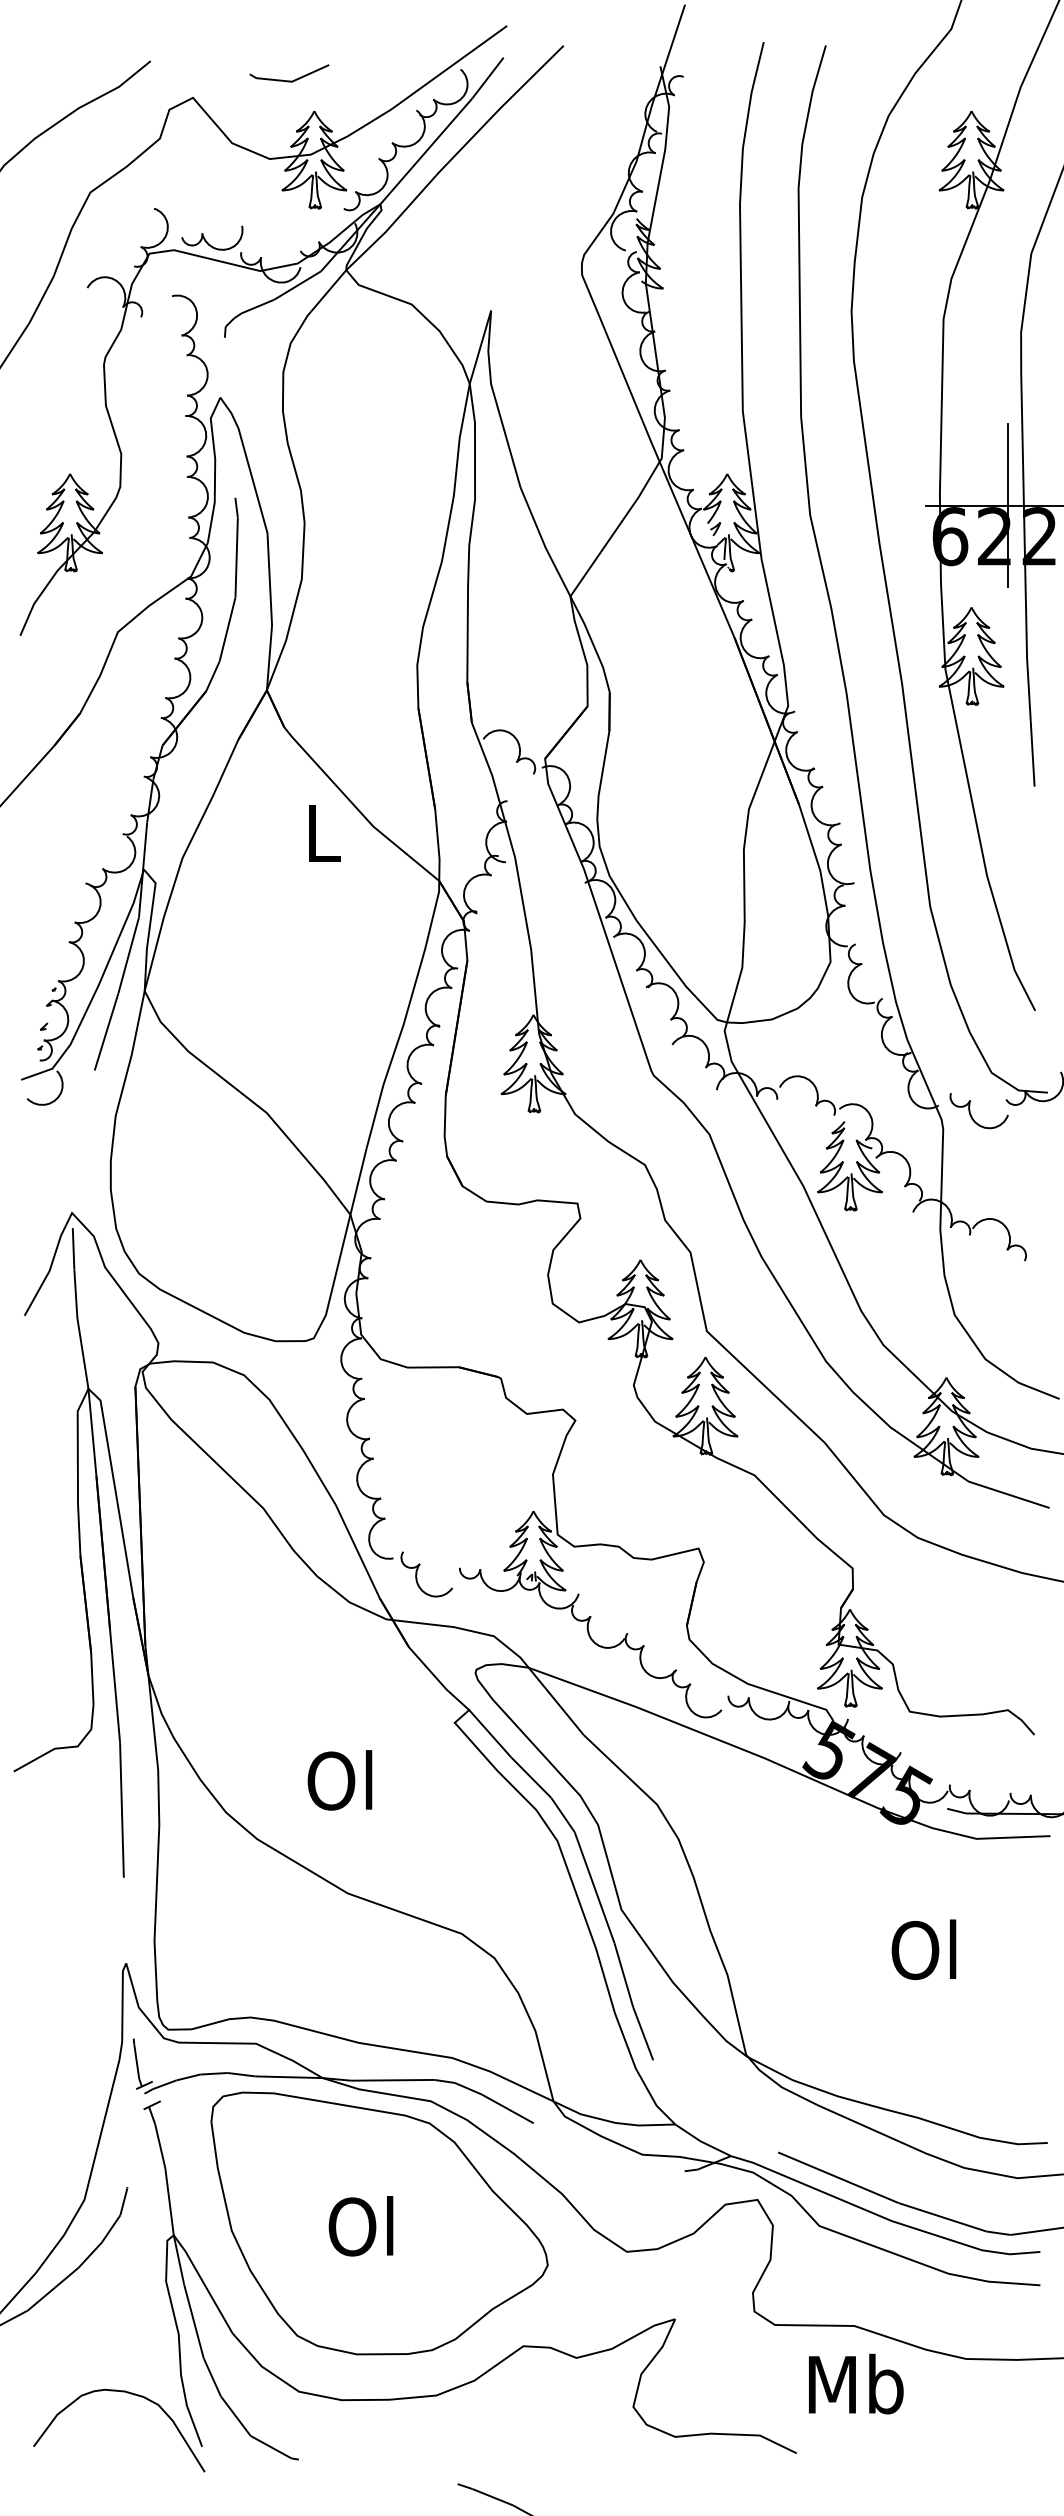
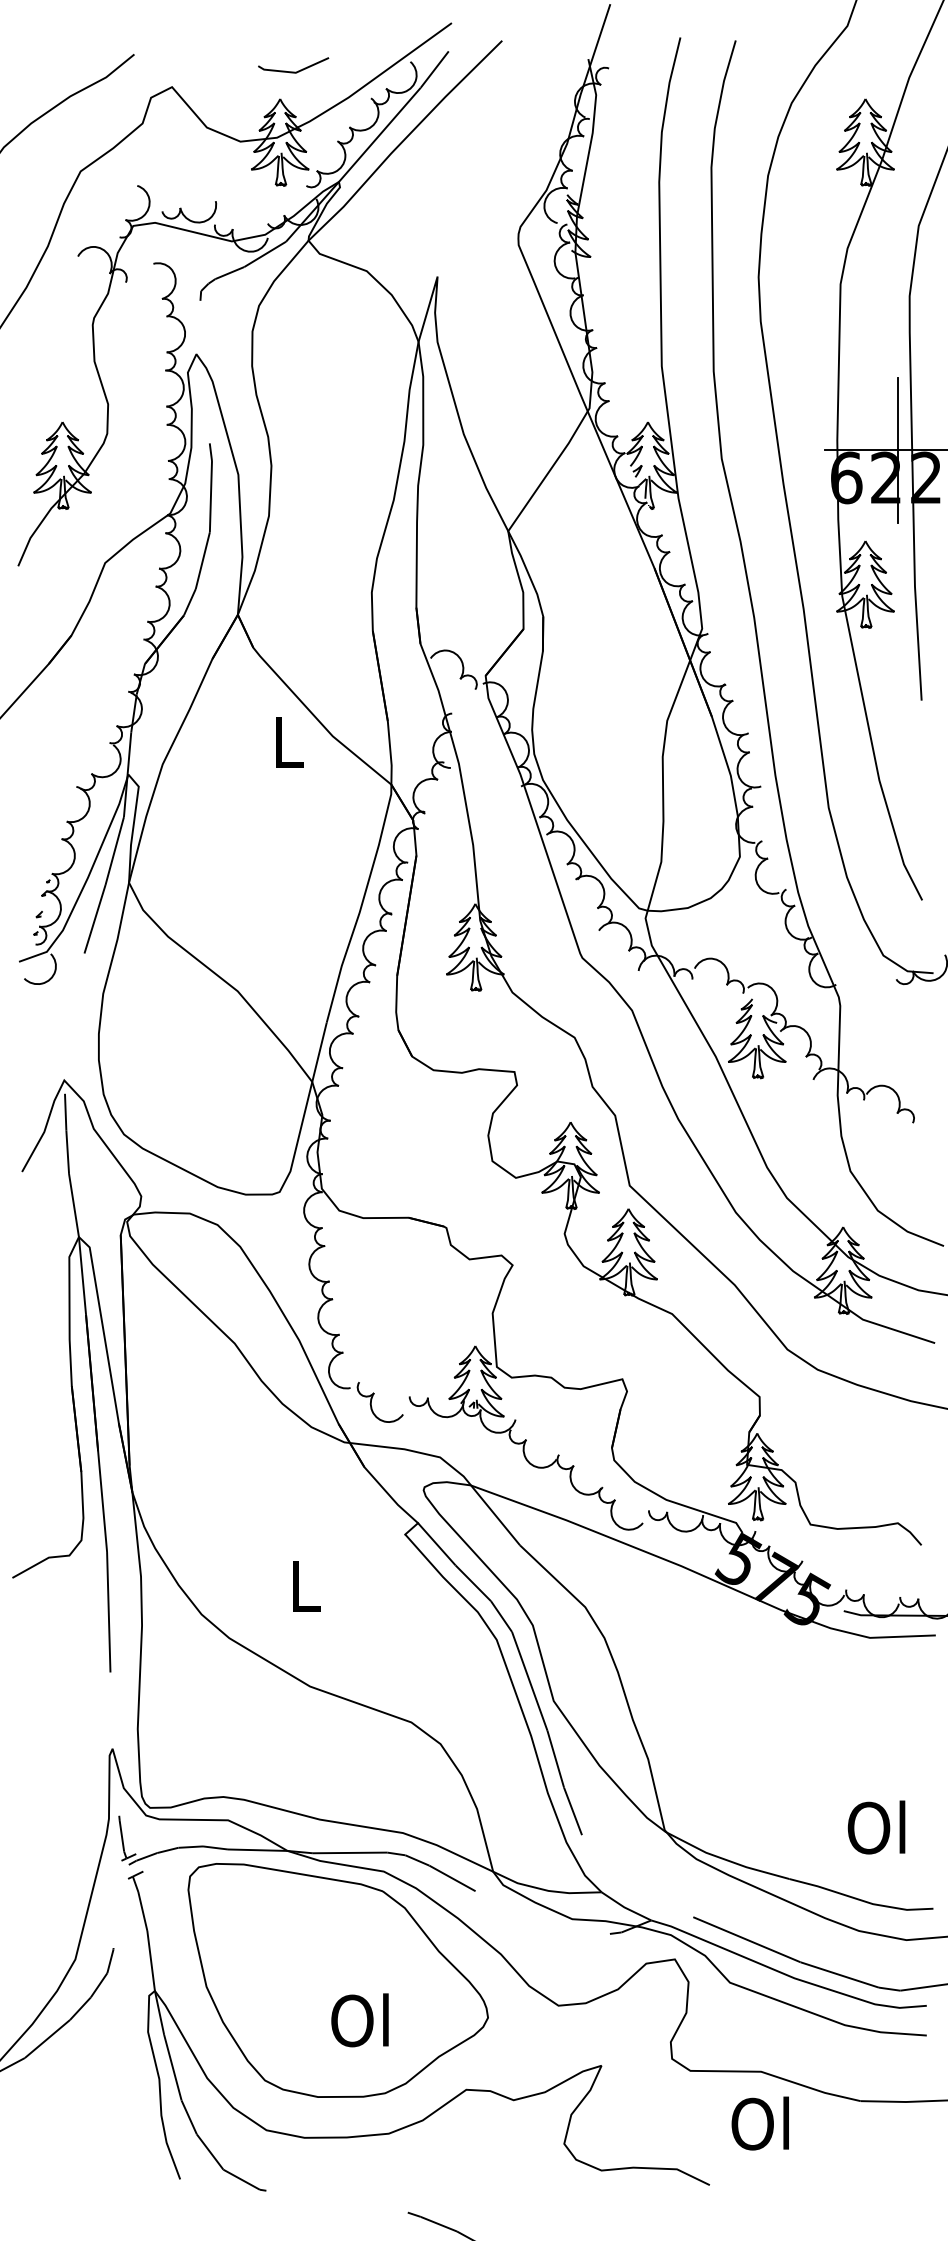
line: (289, 80) -> (293, 71), moved
part: (971, 1114) -> (865, 992), removed
text: (339, 1780) -> (302, 1585), Ol -> L
text: (923, 1949) -> (876, 1827), moved
text: (360, 2226) -> (359, 2020), moved
text: (856, 2383) -> (763, 2122), Mb -> Ol
curve: (130, 2394) -> (116, 2132), removed

